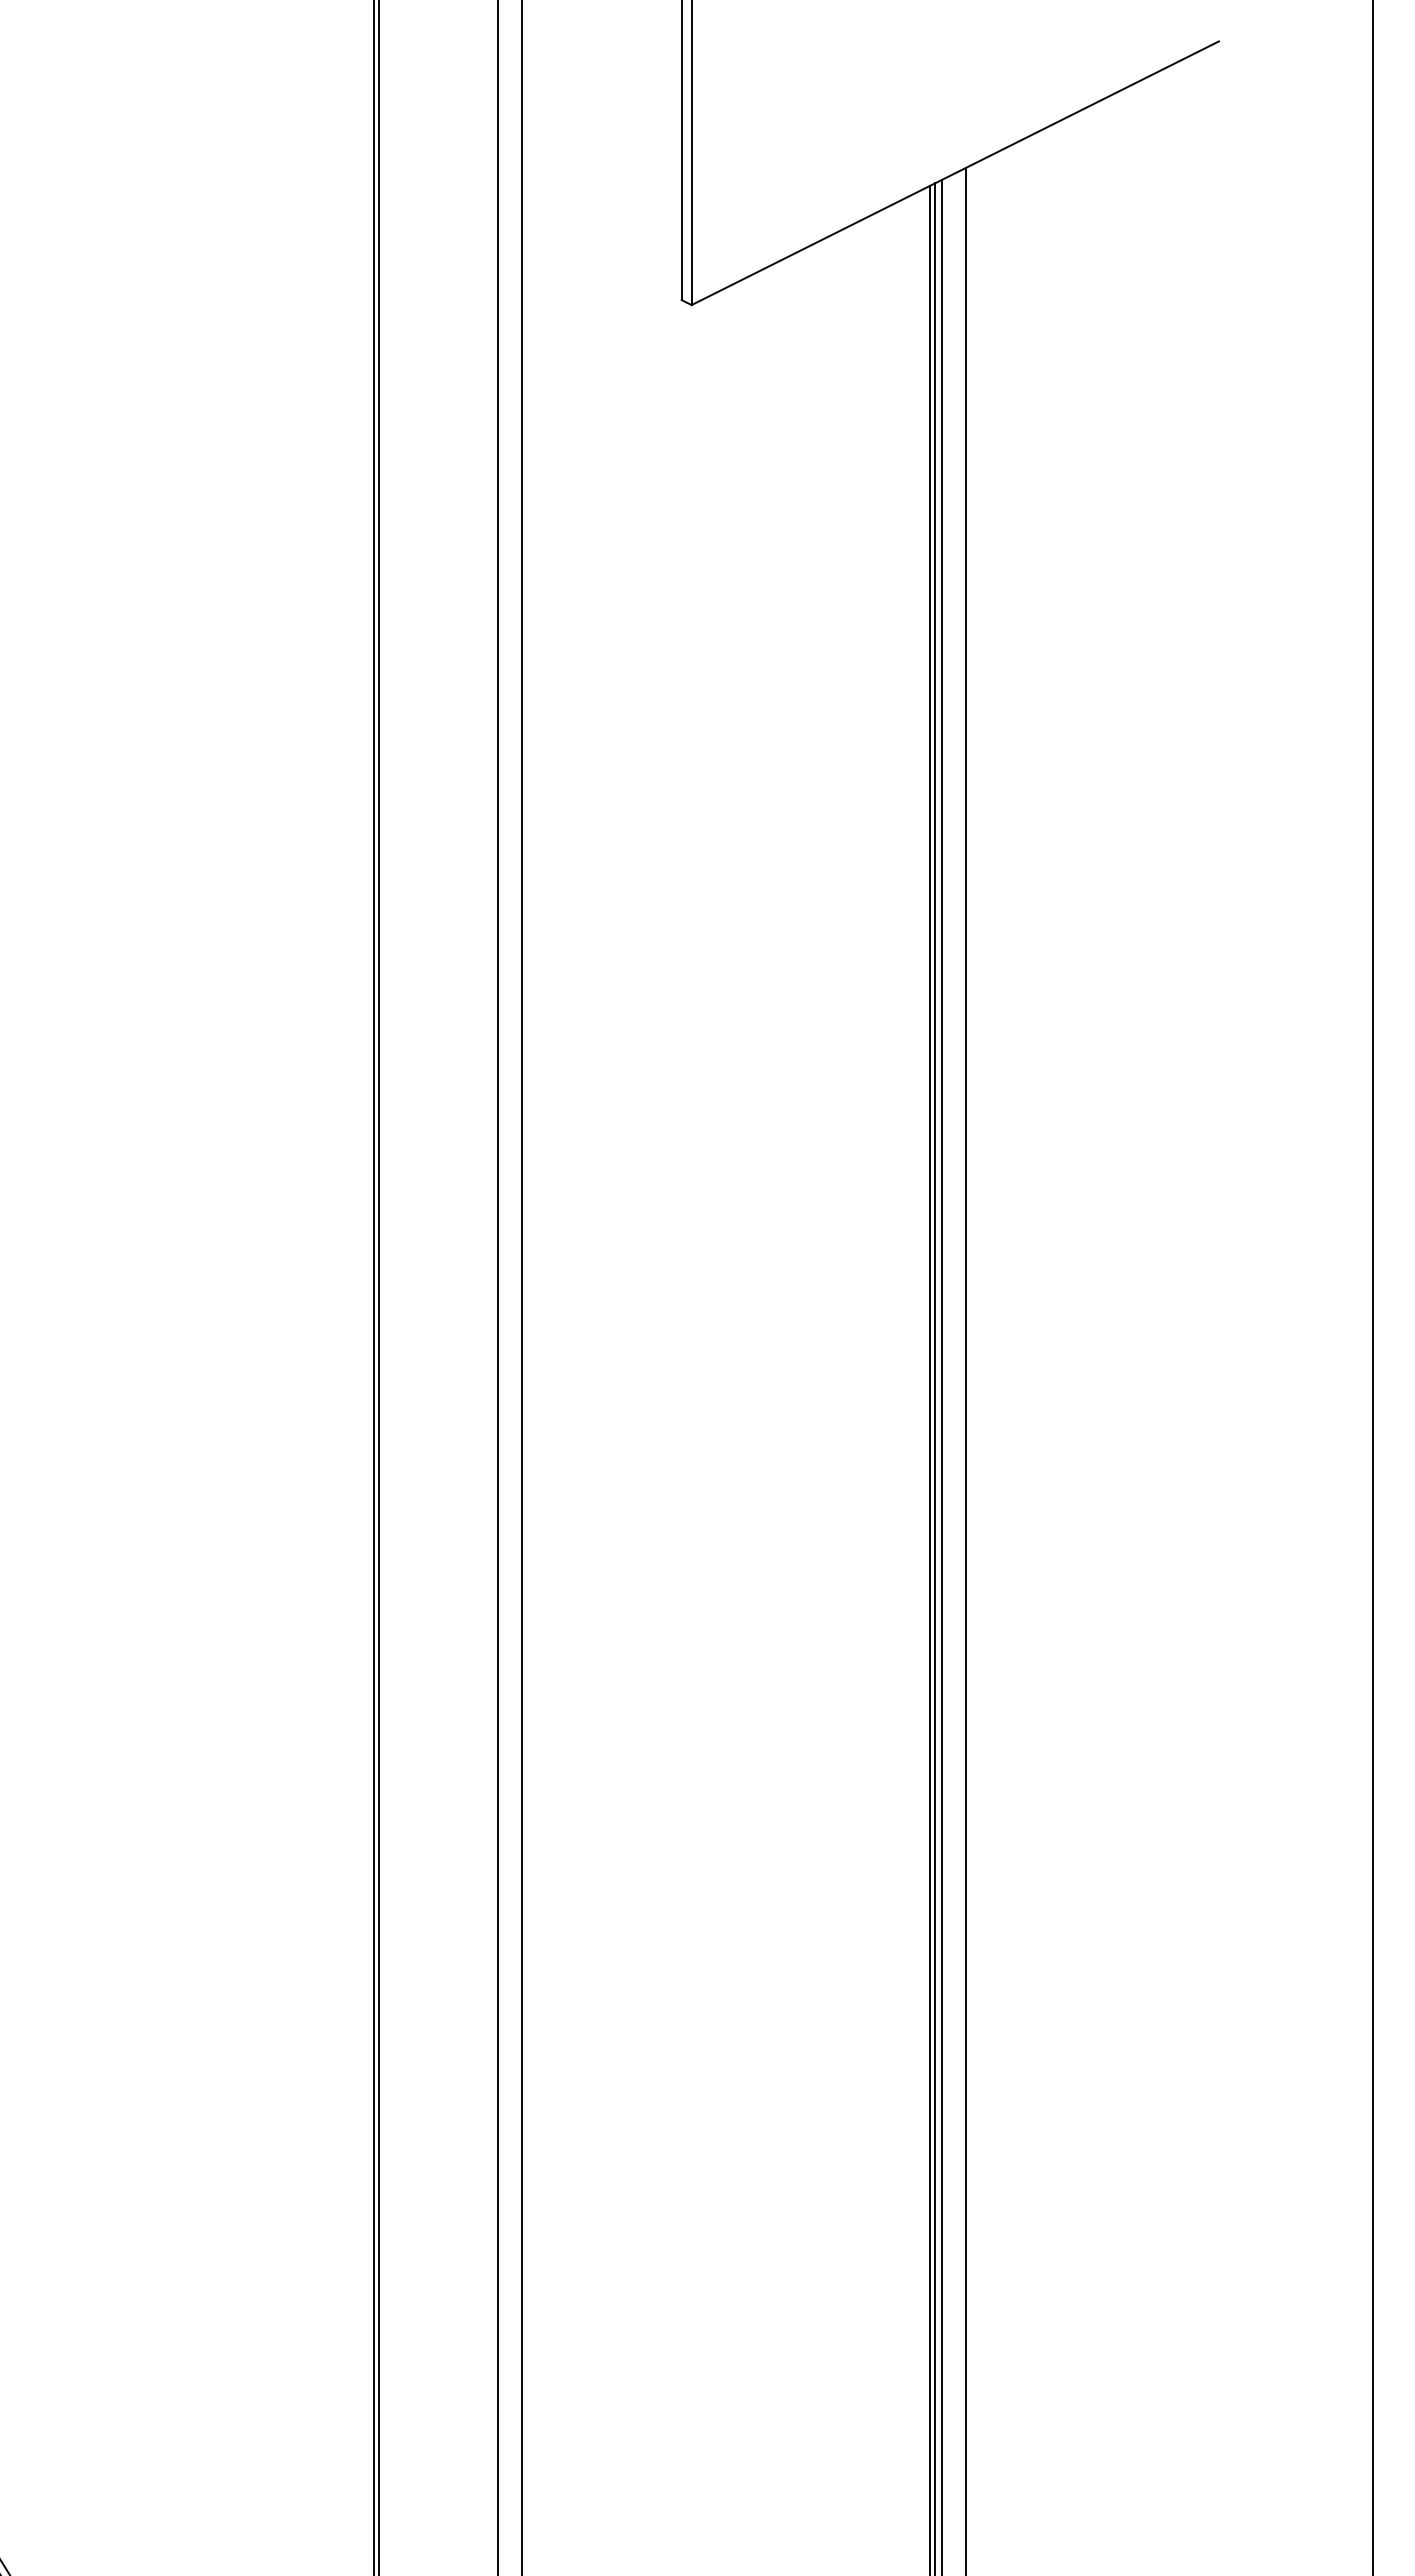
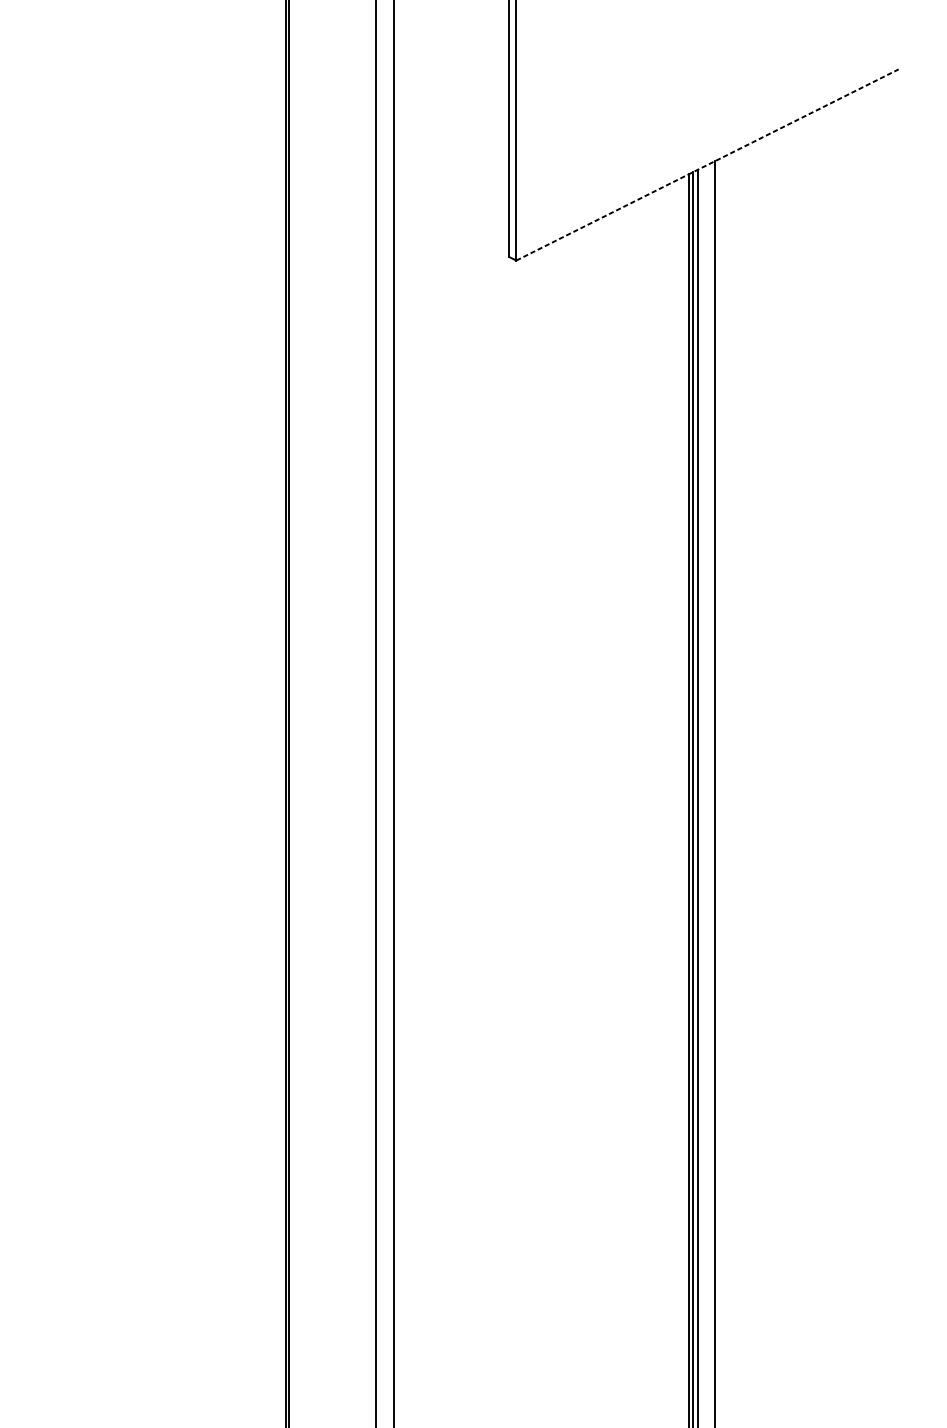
line: (955, 173) -> (707, 165), solid -> dashed

